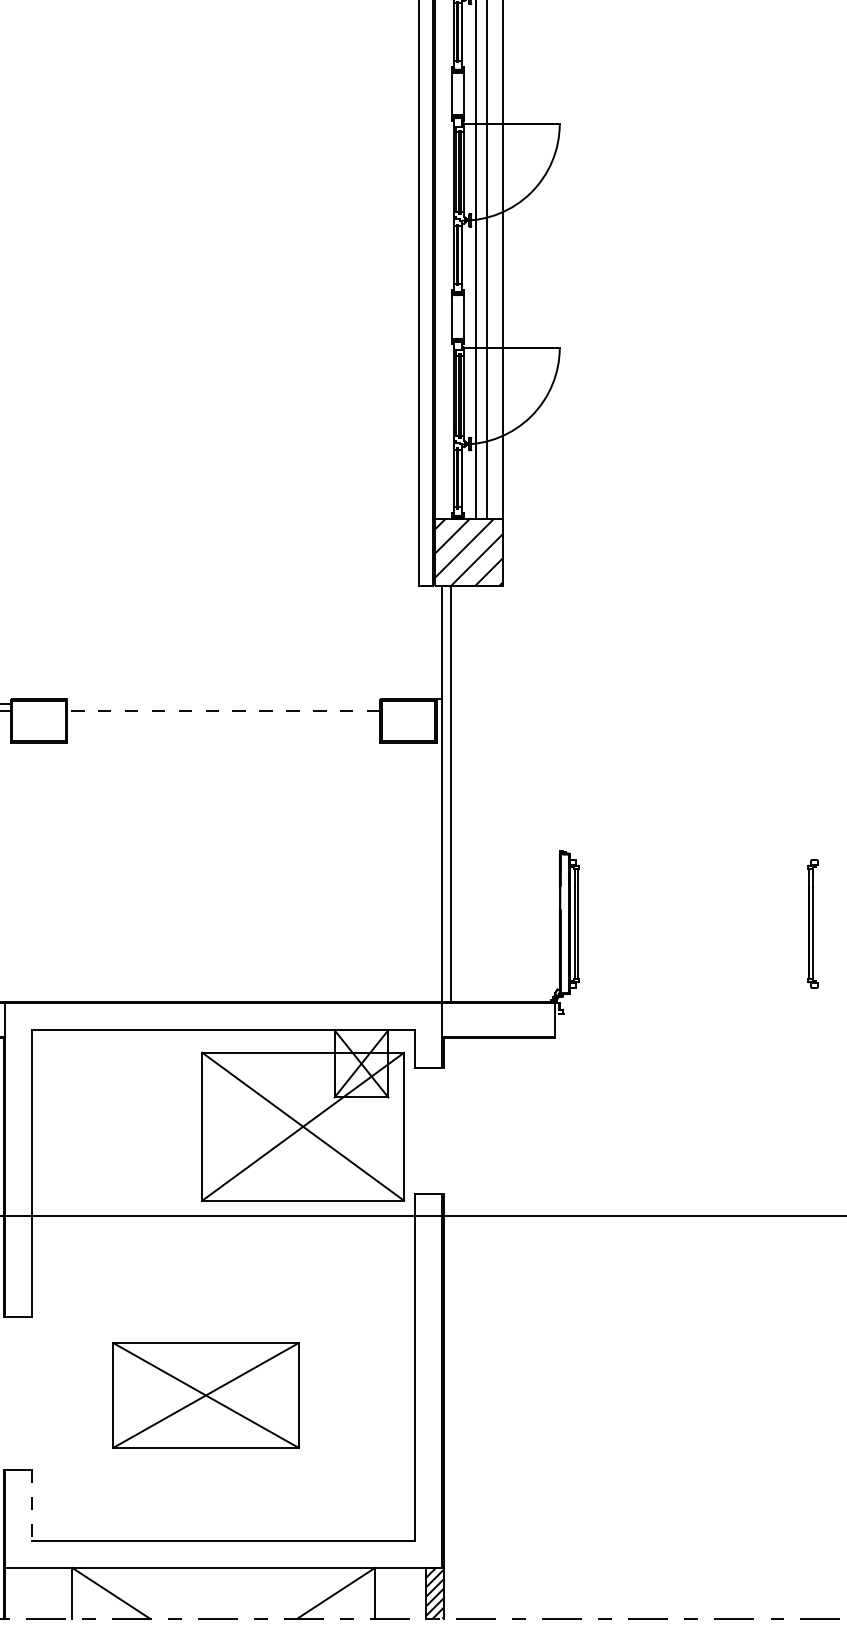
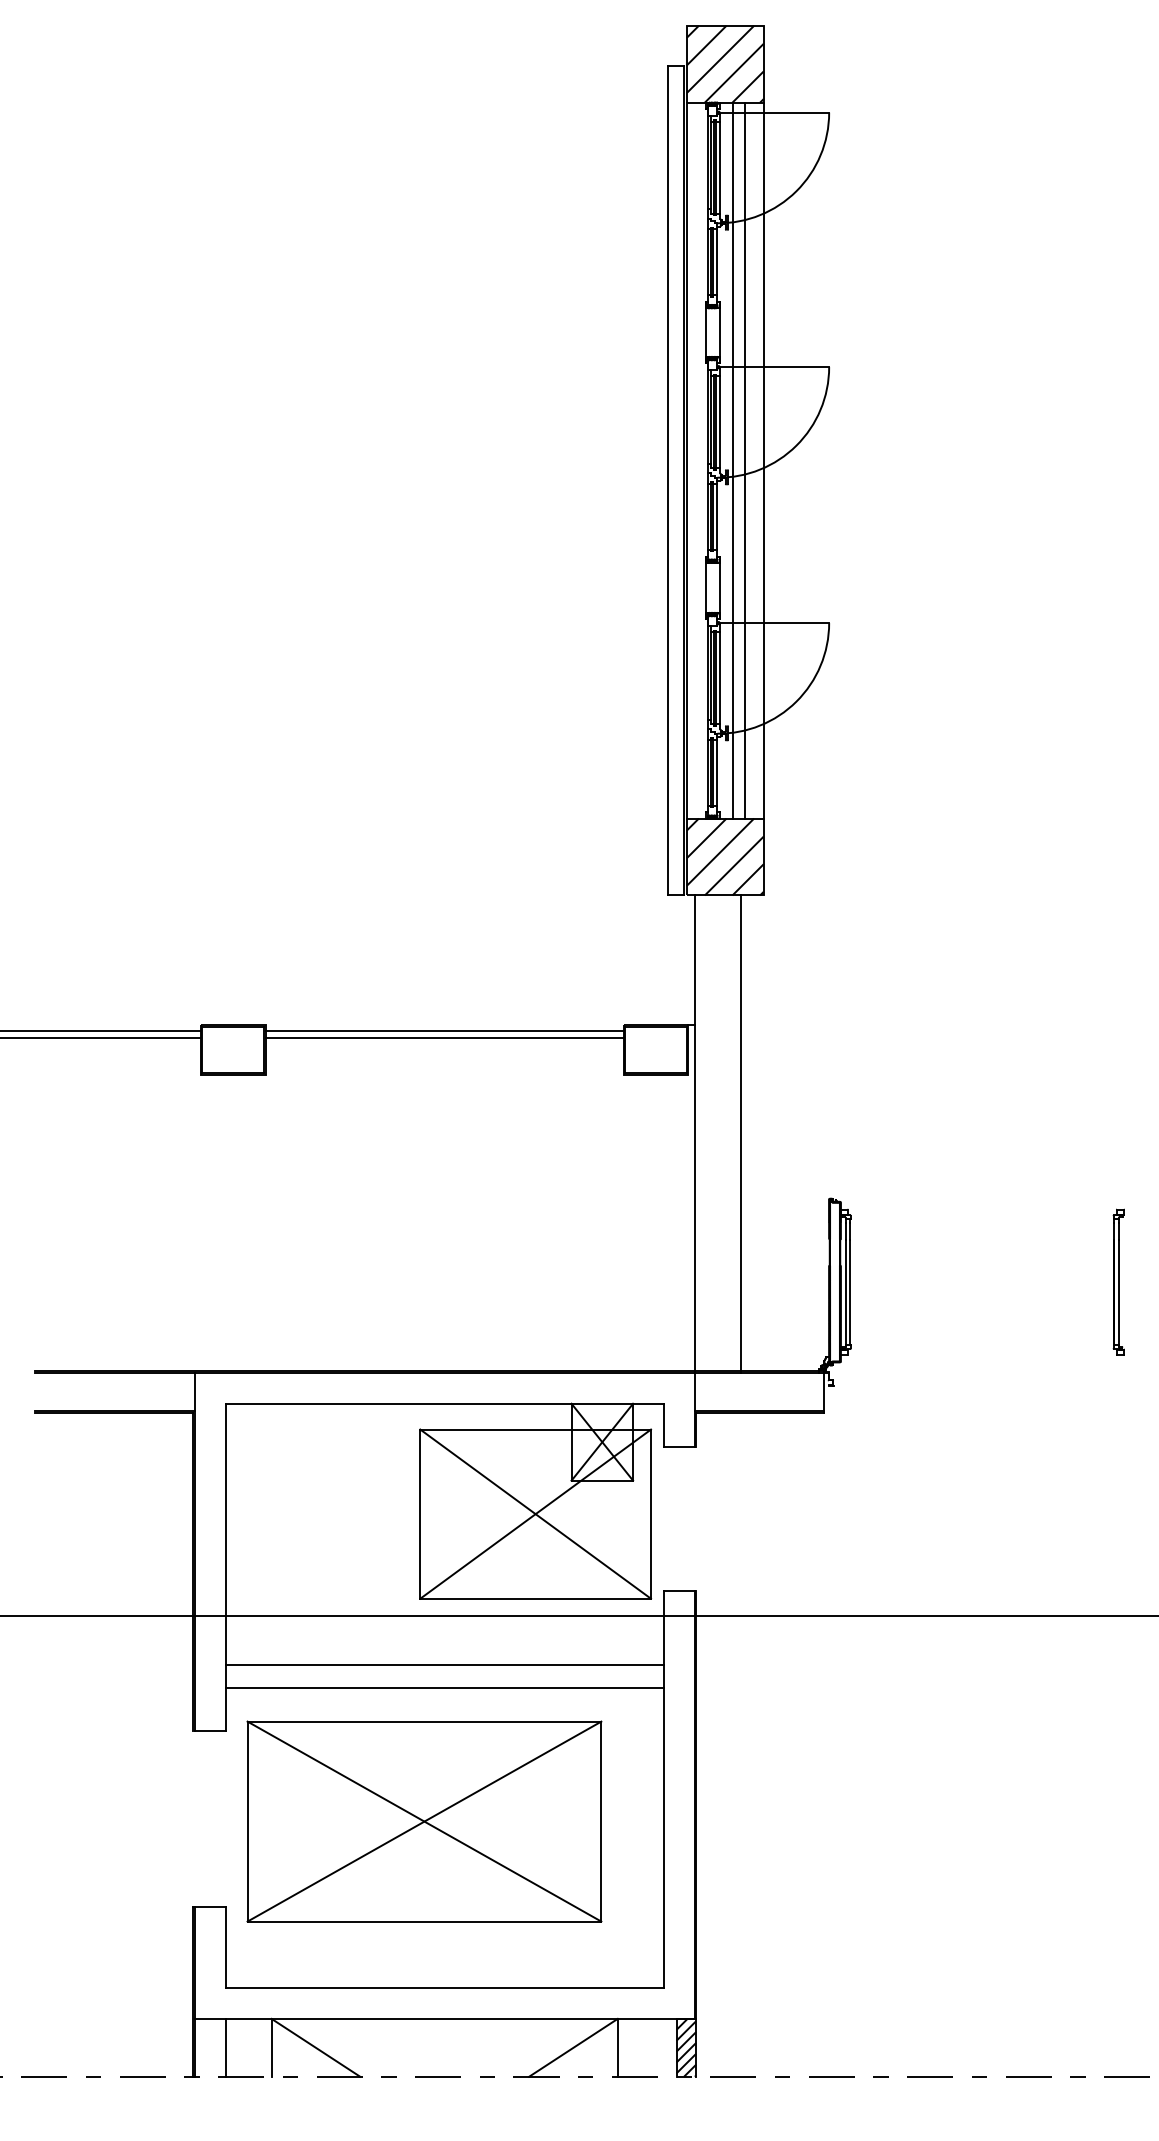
line: (223, 703) -> (444, 1030), added
line: (223, 710) -> (444, 1038), dashed -> solid
line: (450, 793) -> (740, 1133), moved
line: (223, 1259) -> (444, 1665), added
line: (223, 1279) -> (444, 1688), added
part: (206, 1395) -> (424, 1821), size x1.67
line: (32, 1505) -> (225, 1947), dashed -> solid
line: (32, 1592) -> (225, 2047), added

